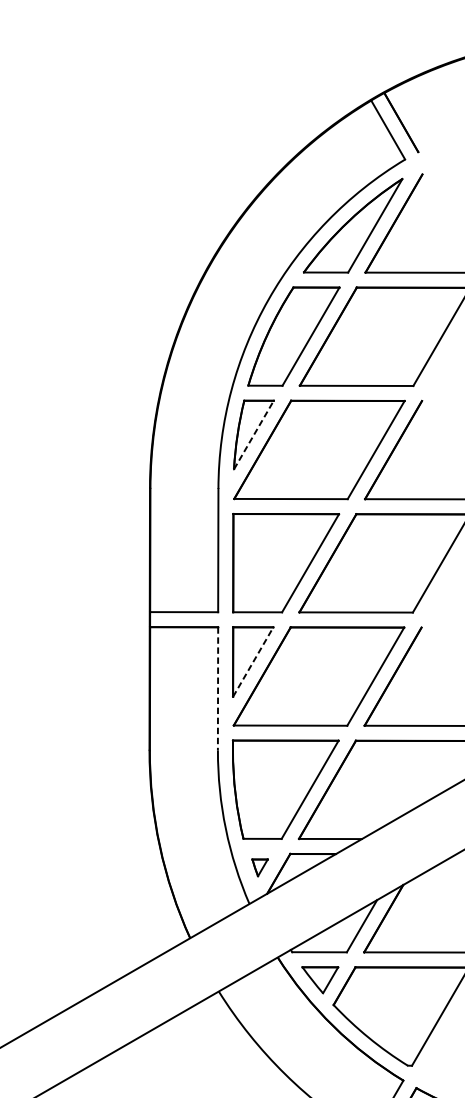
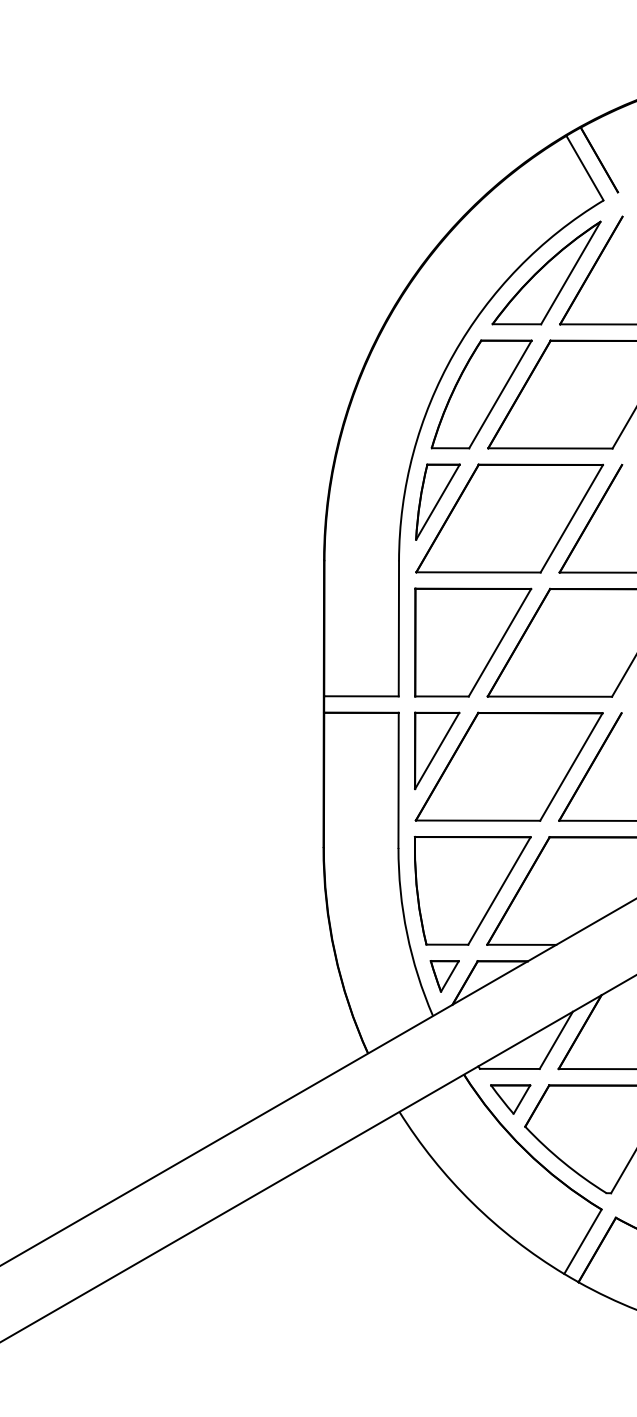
line: (254, 434) -> (438, 501), dashed -> solid
line: (253, 662) -> (437, 751), dashed -> solid
line: (217, 688) -> (398, 780), dashed -> solid
part: (259, 867) -> (444, 976), size x1.67

